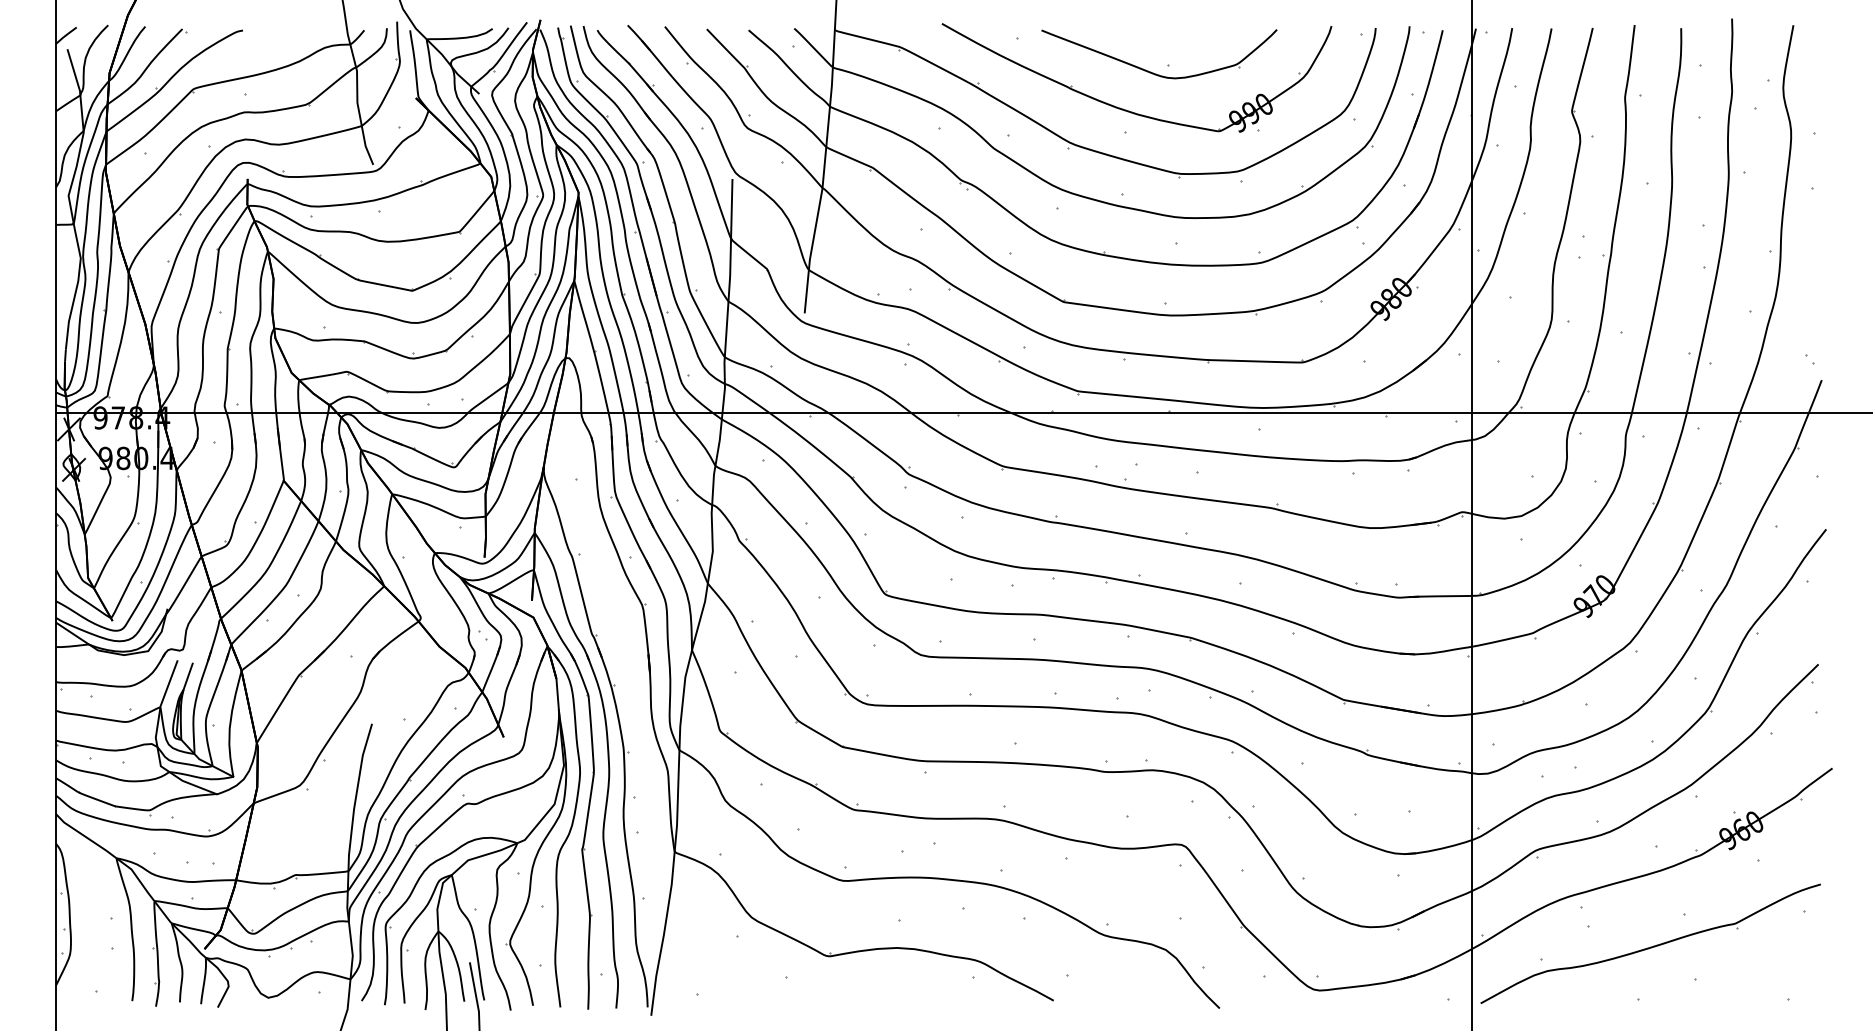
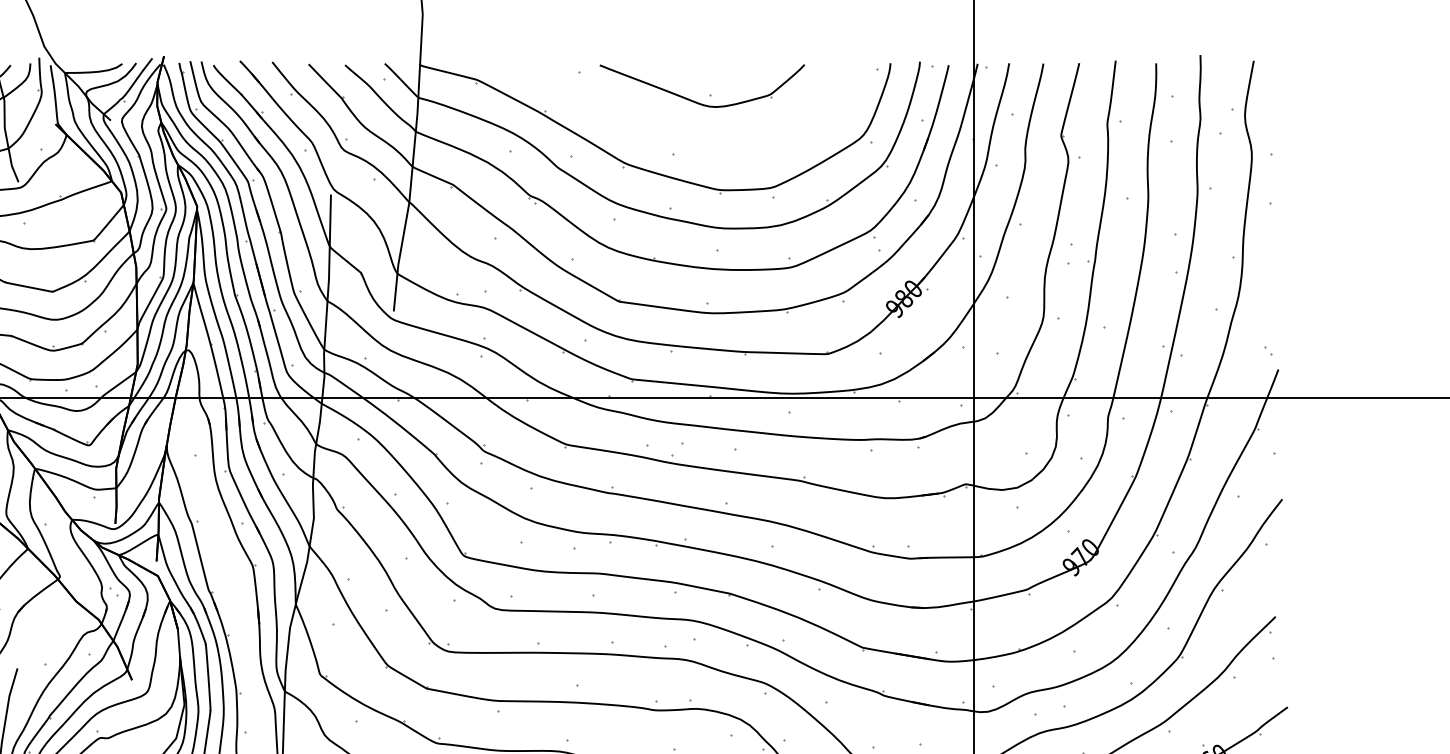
part: (1126, 109) -> (673, 134), removed

